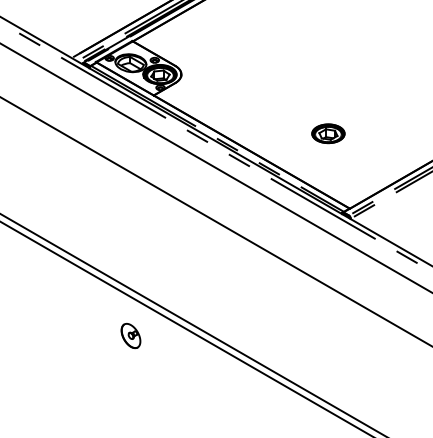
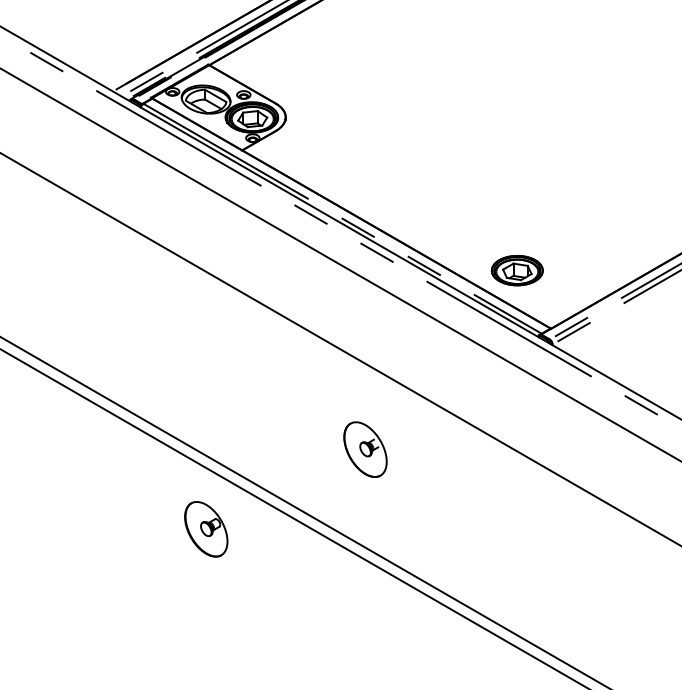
part: (328, 133) -> (517, 270), moved
part: (231, 285) -> (364, 449), added
part: (130, 335) -> (205, 528), size x1.43

